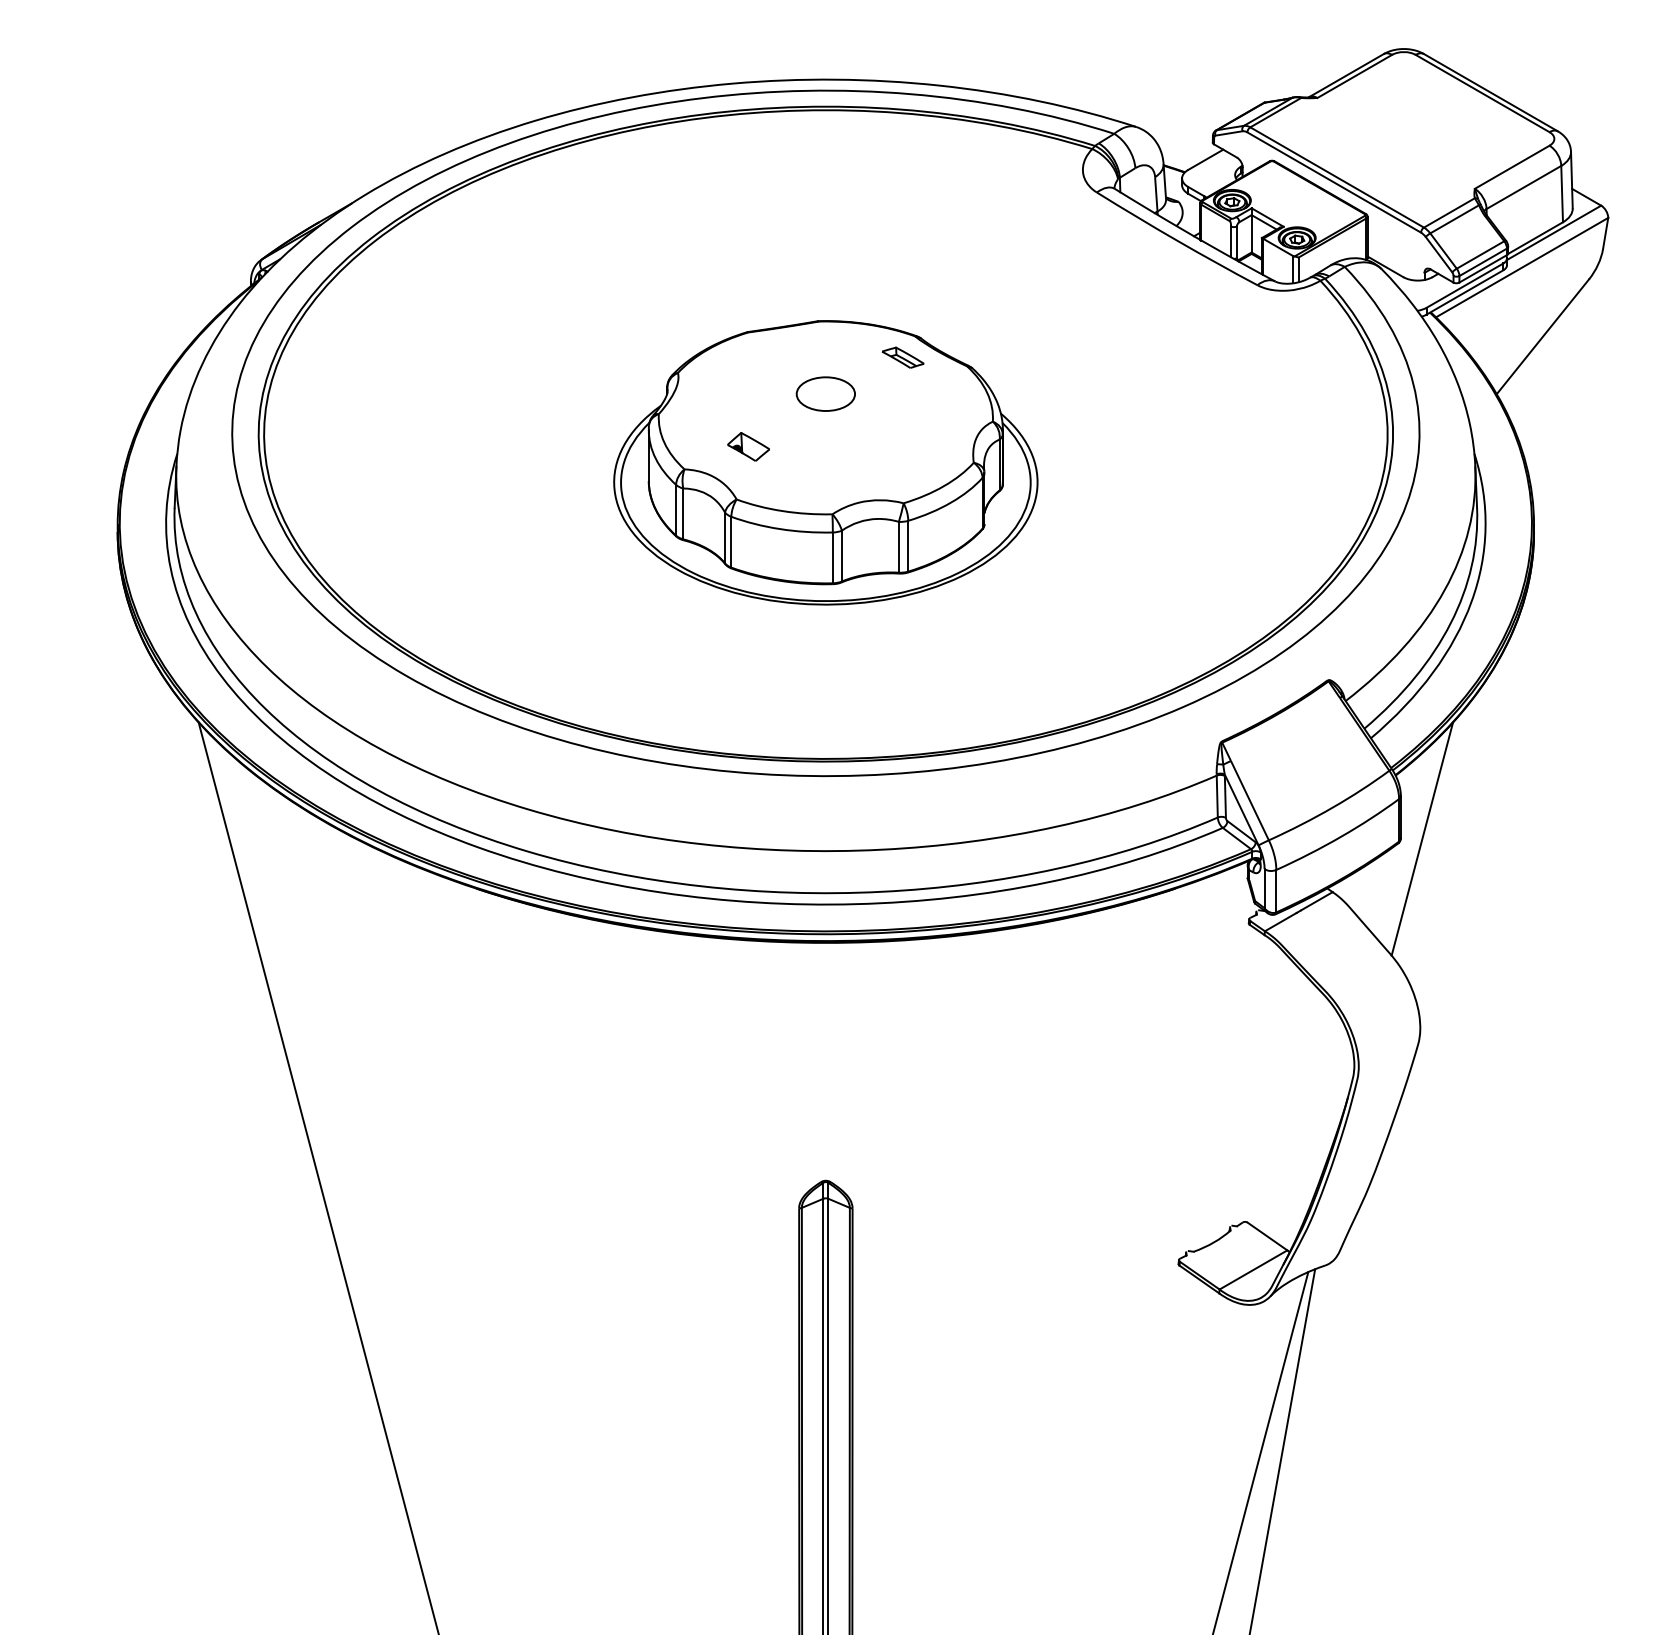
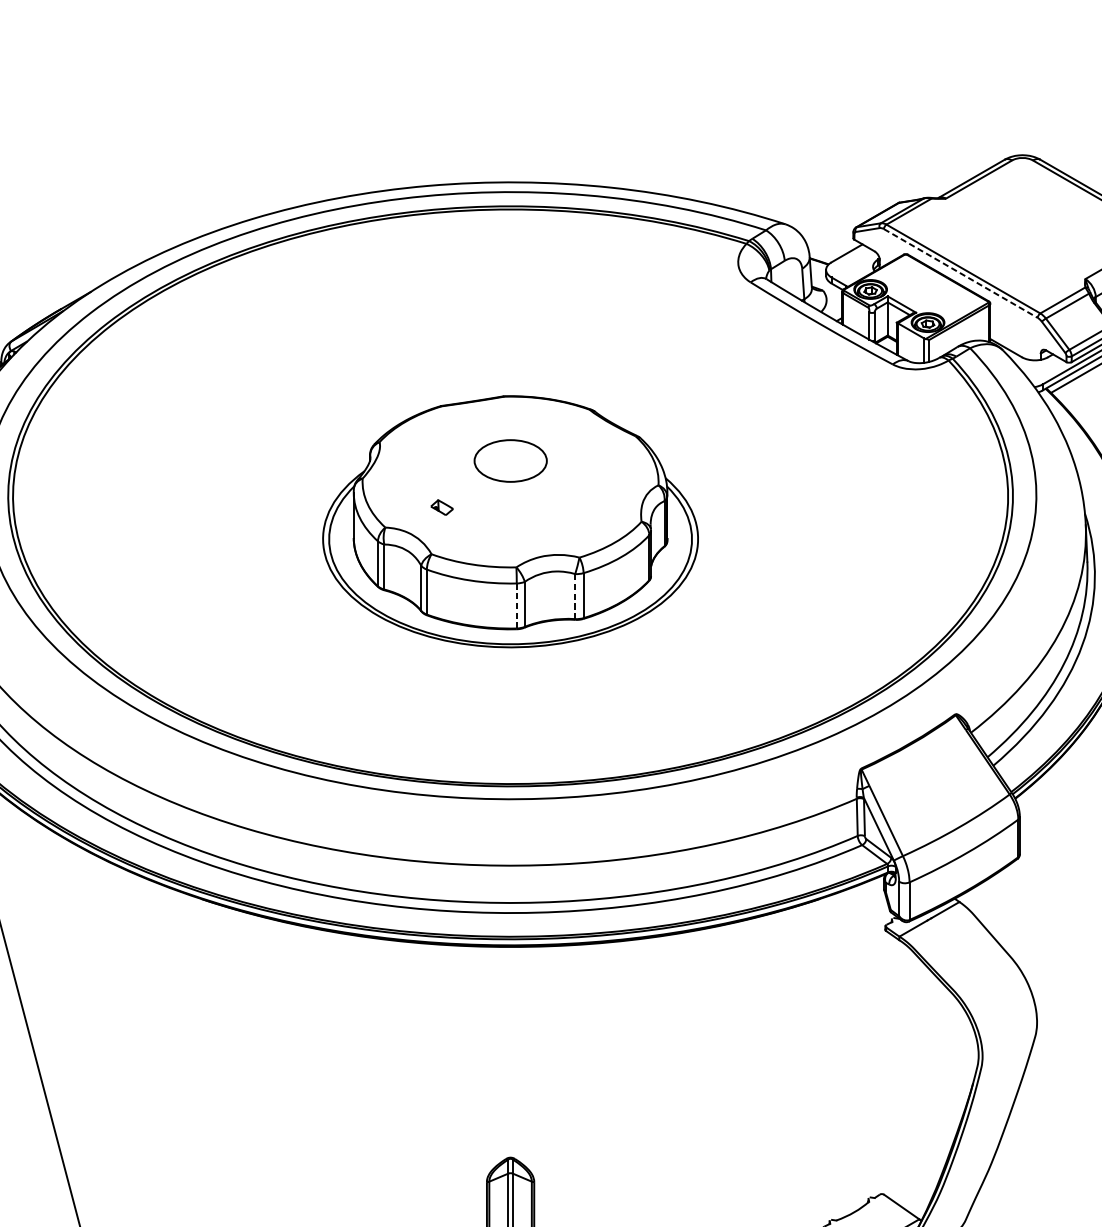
line: (1334, 182) -> (961, 273), solid -> dashed
part: (902, 357) -> (578, 428), removed
part: (825, 393) -> (510, 460), size x1.4
part: (748, 446) -> (442, 507), size x0.6
line: (898, 547) -> (574, 596), solid -> dashed
line: (832, 558) -> (516, 606), solid -> dashed
line: (1422, 838) -> (1039, 854), removed

